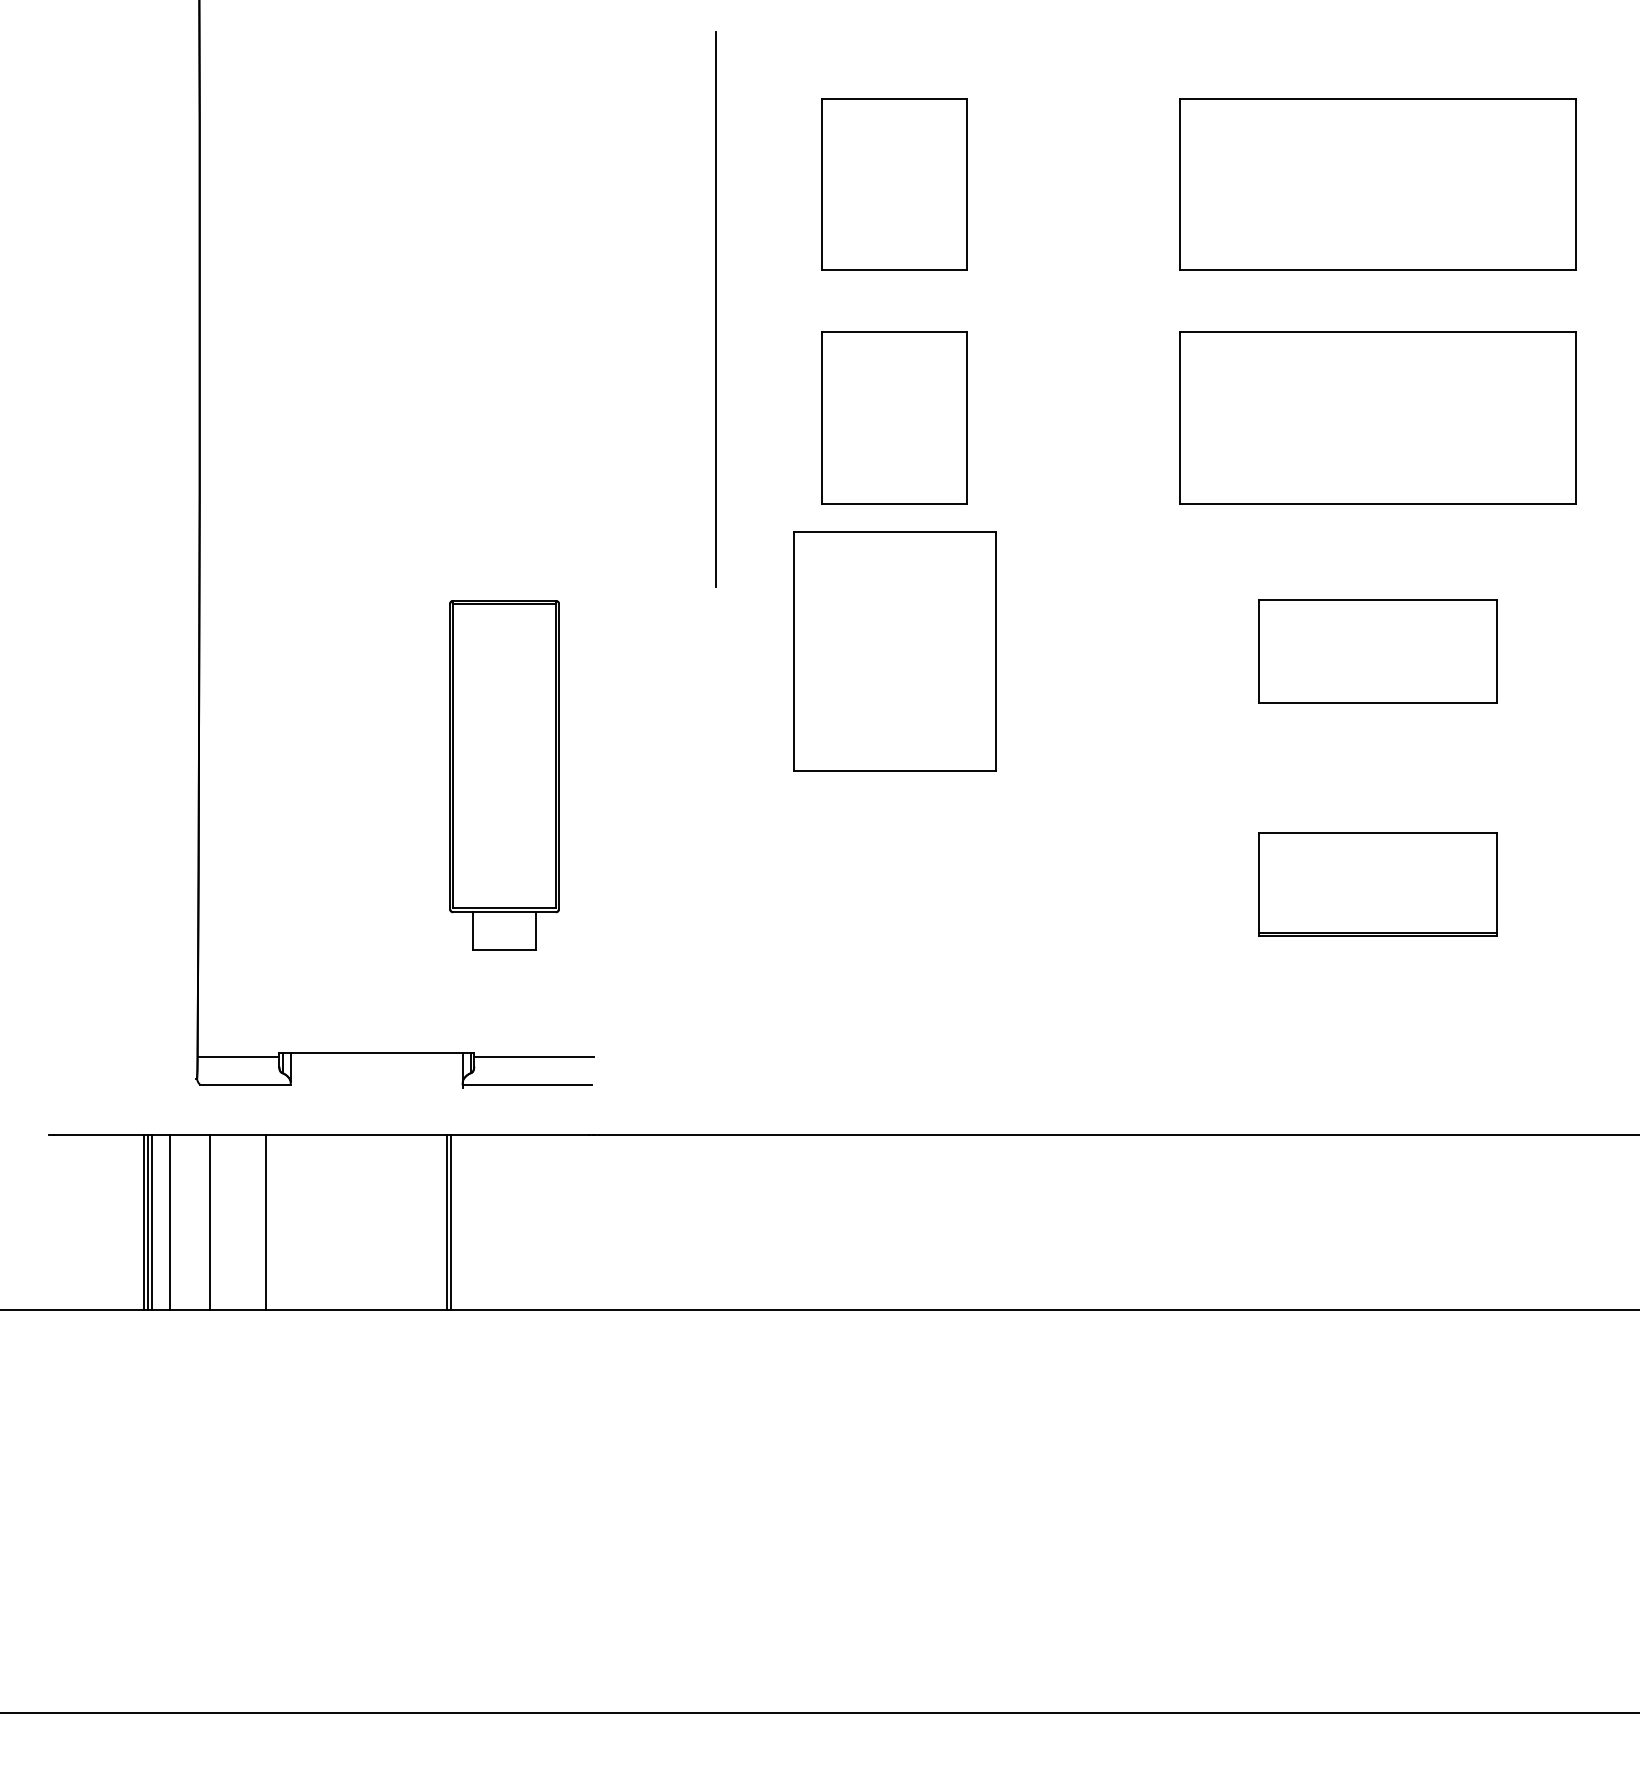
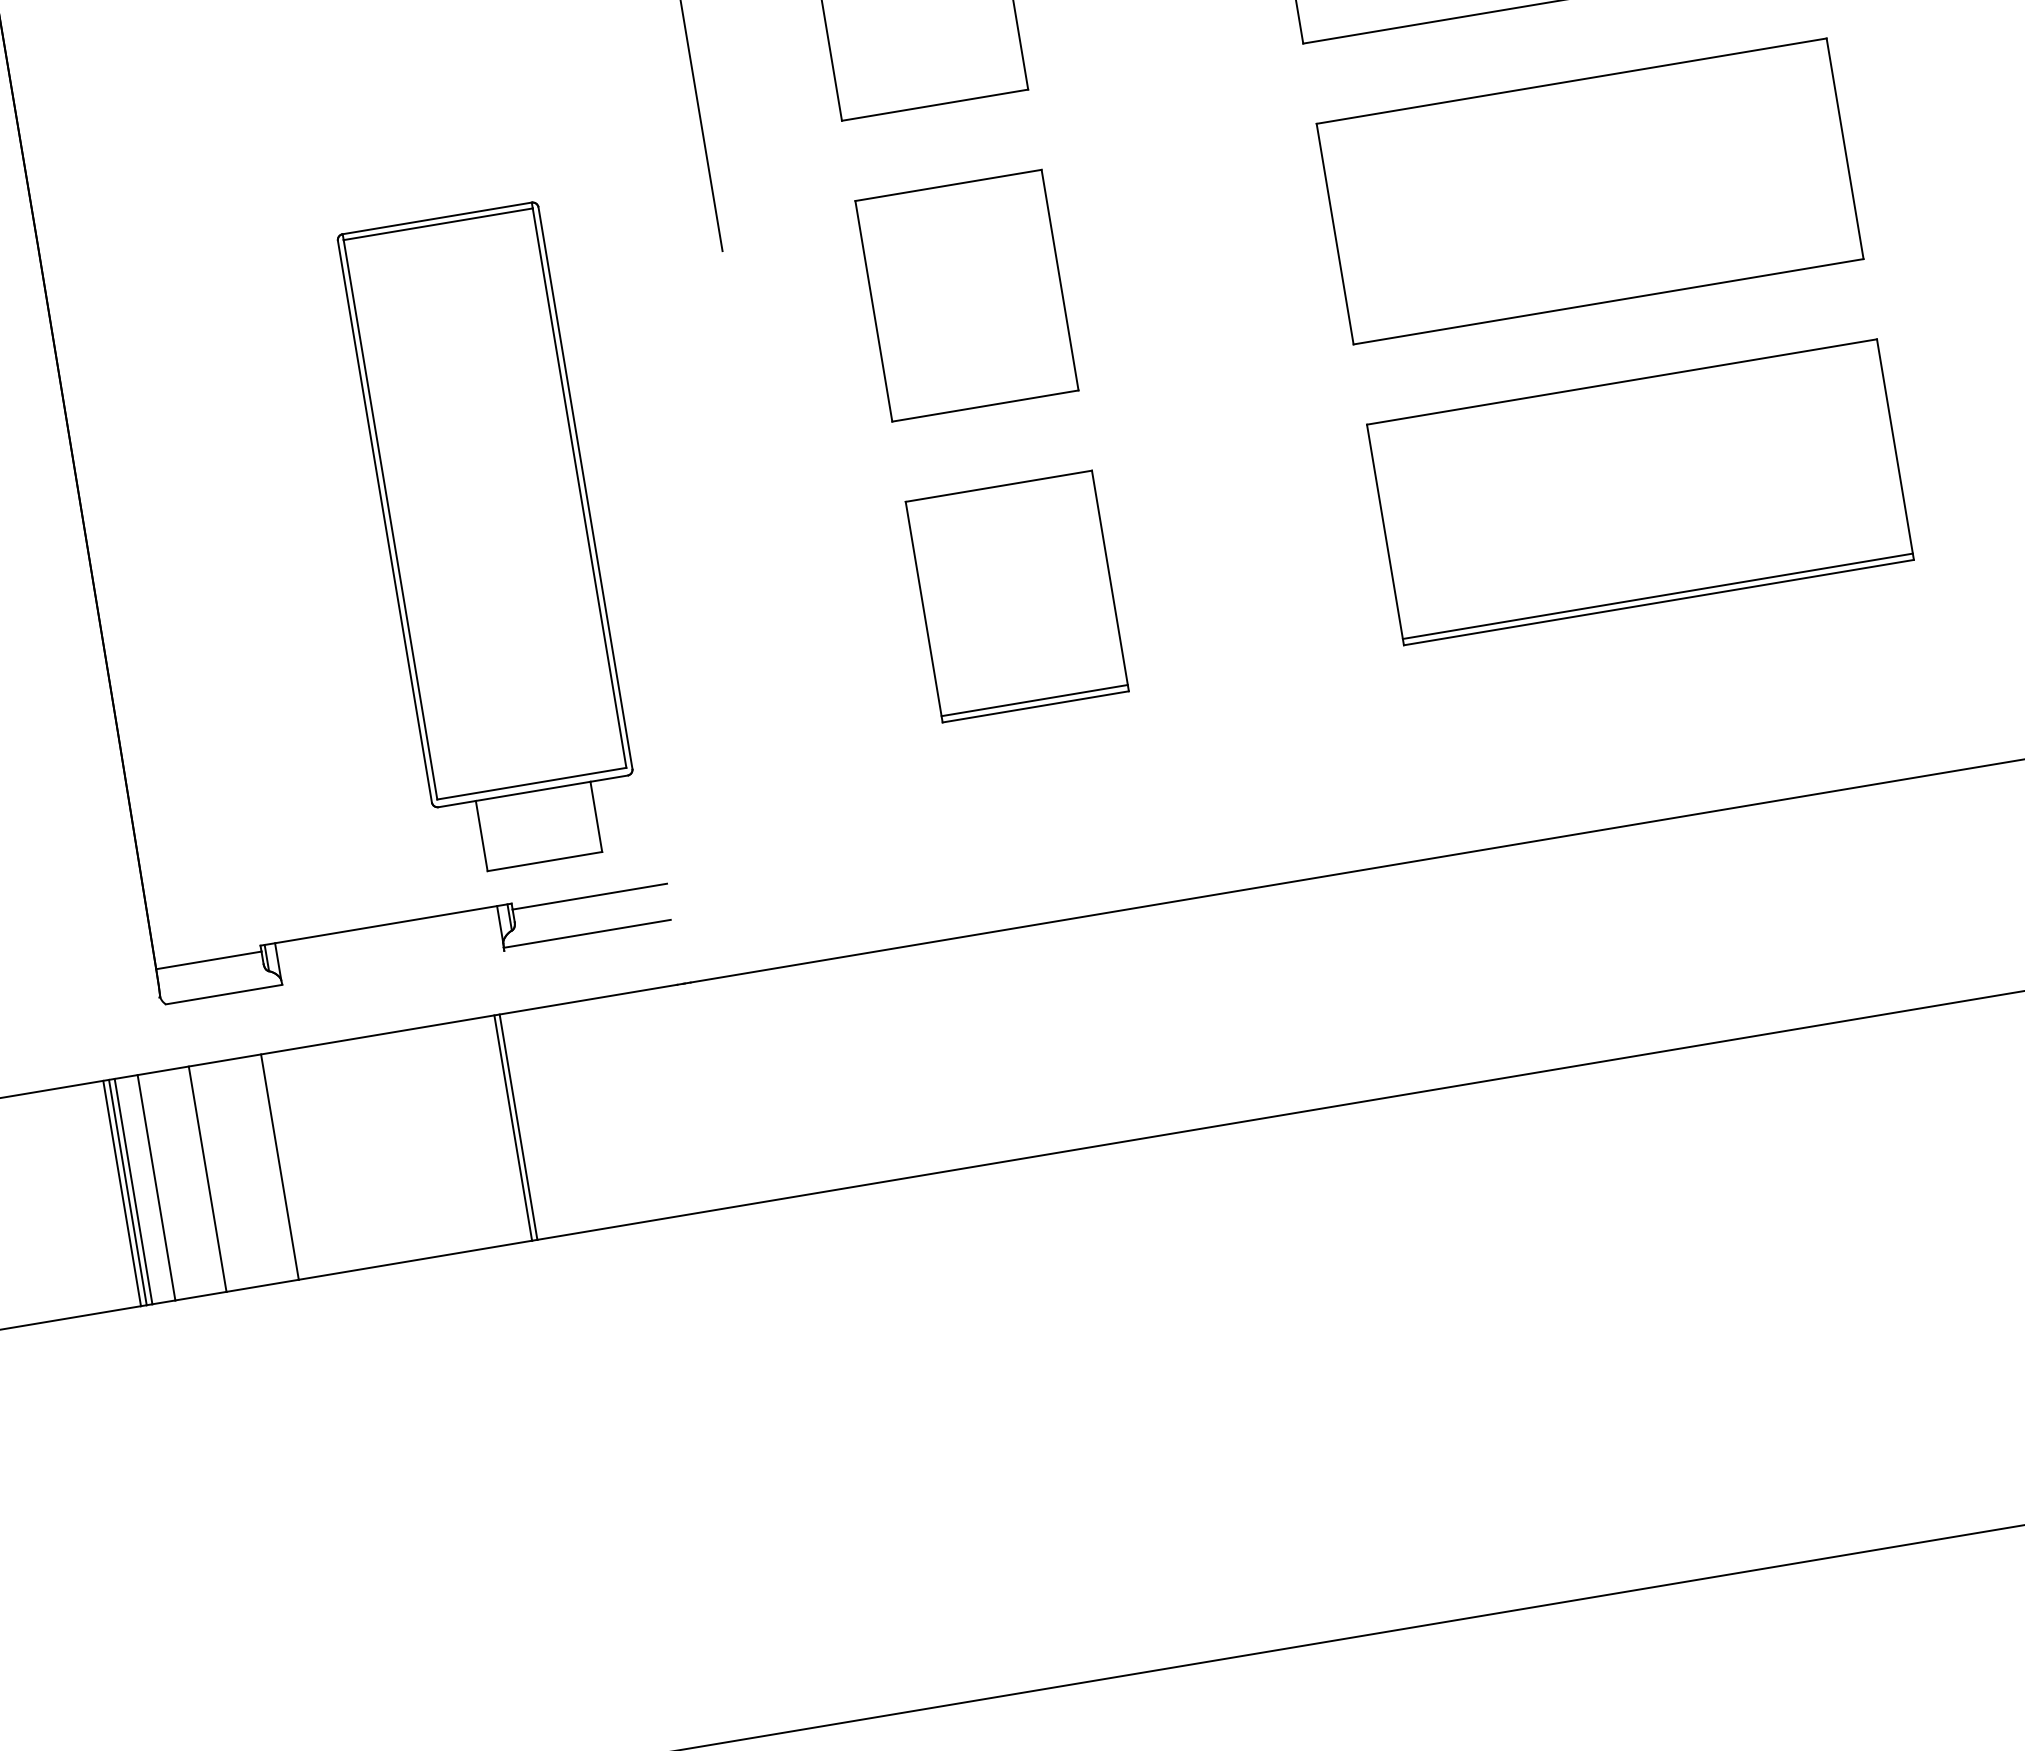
part: (894, 651) -> (966, 295), size x0.71
part: (1377, 651) -> (1589, 191), size x1.67
part: (504, 775) -> (490, 539), size x1.43
part: (894, 884) -> (1017, 596), added
part: (1377, 884) -> (1639, 491), size x1.67

